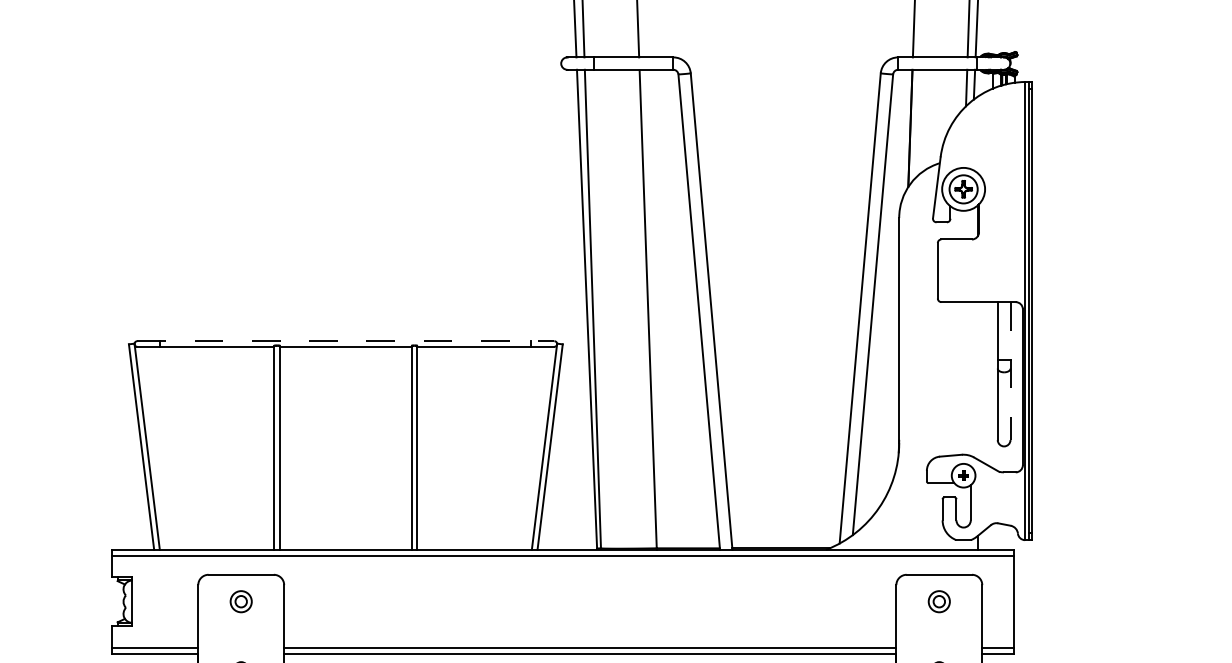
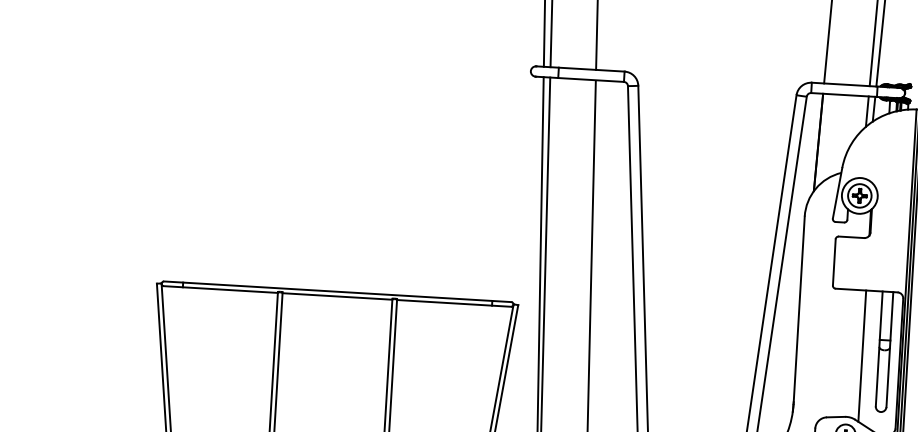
line: (346, 341) -> (338, 292), dashed -> solid
line: (1010, 371) -> (889, 349), dashed -> solid
line: (977, 380) -> (861, 355), added

